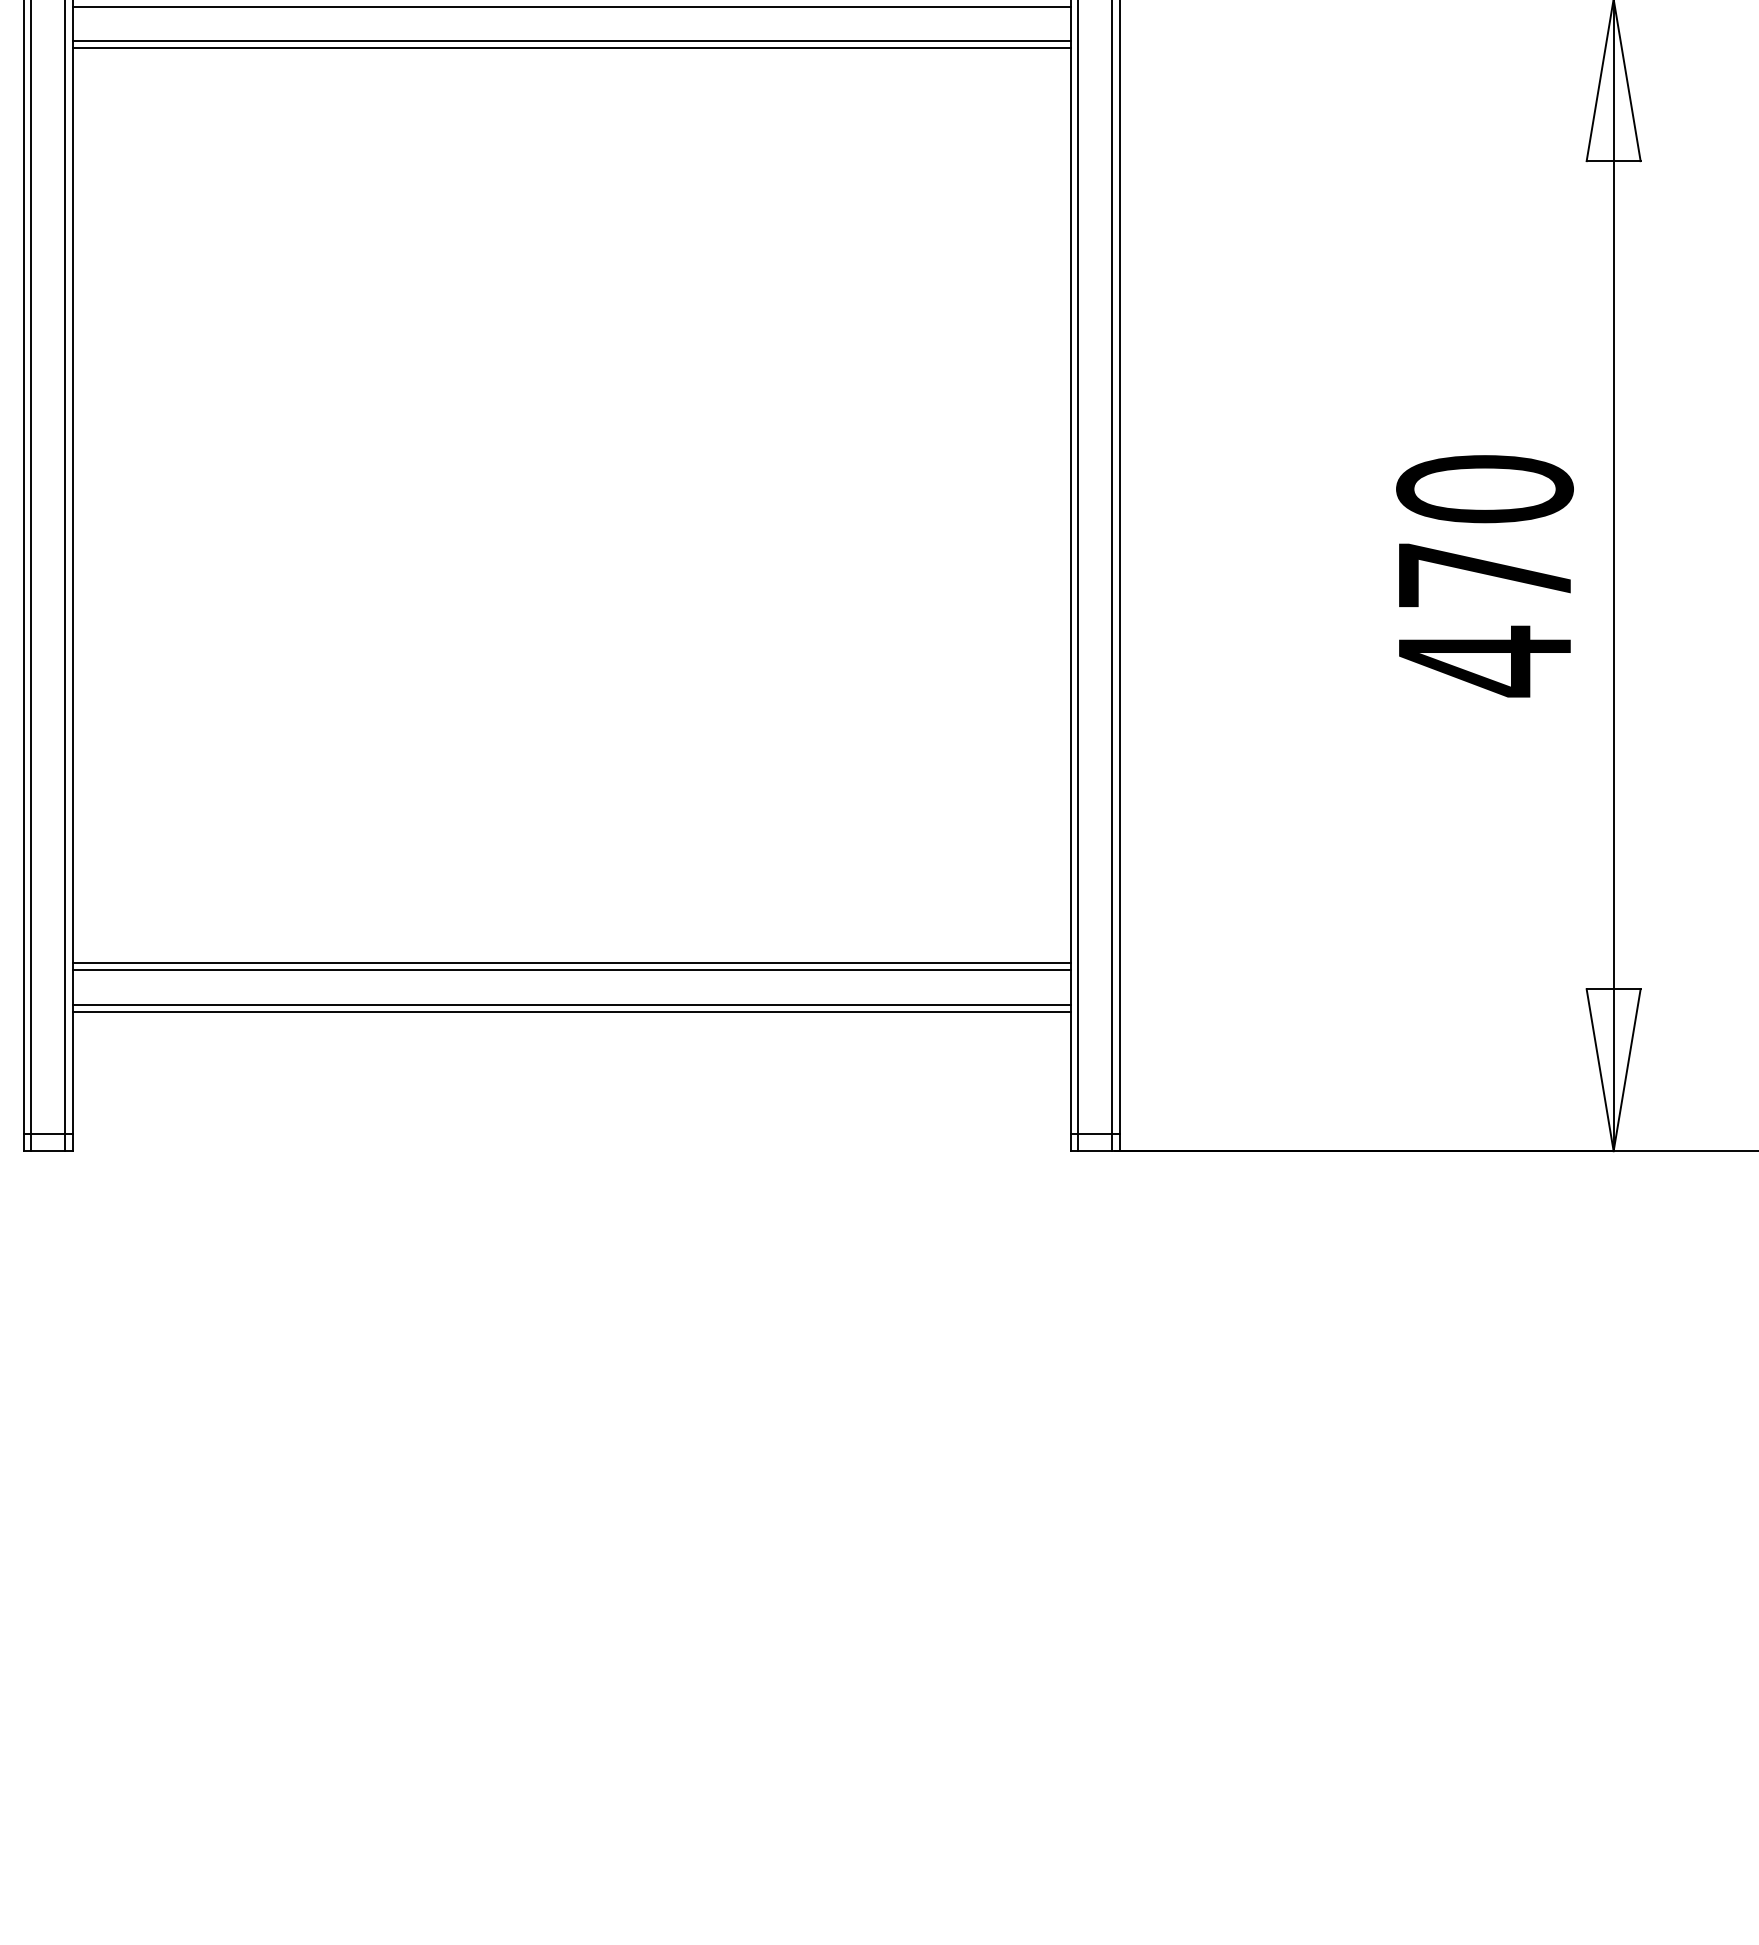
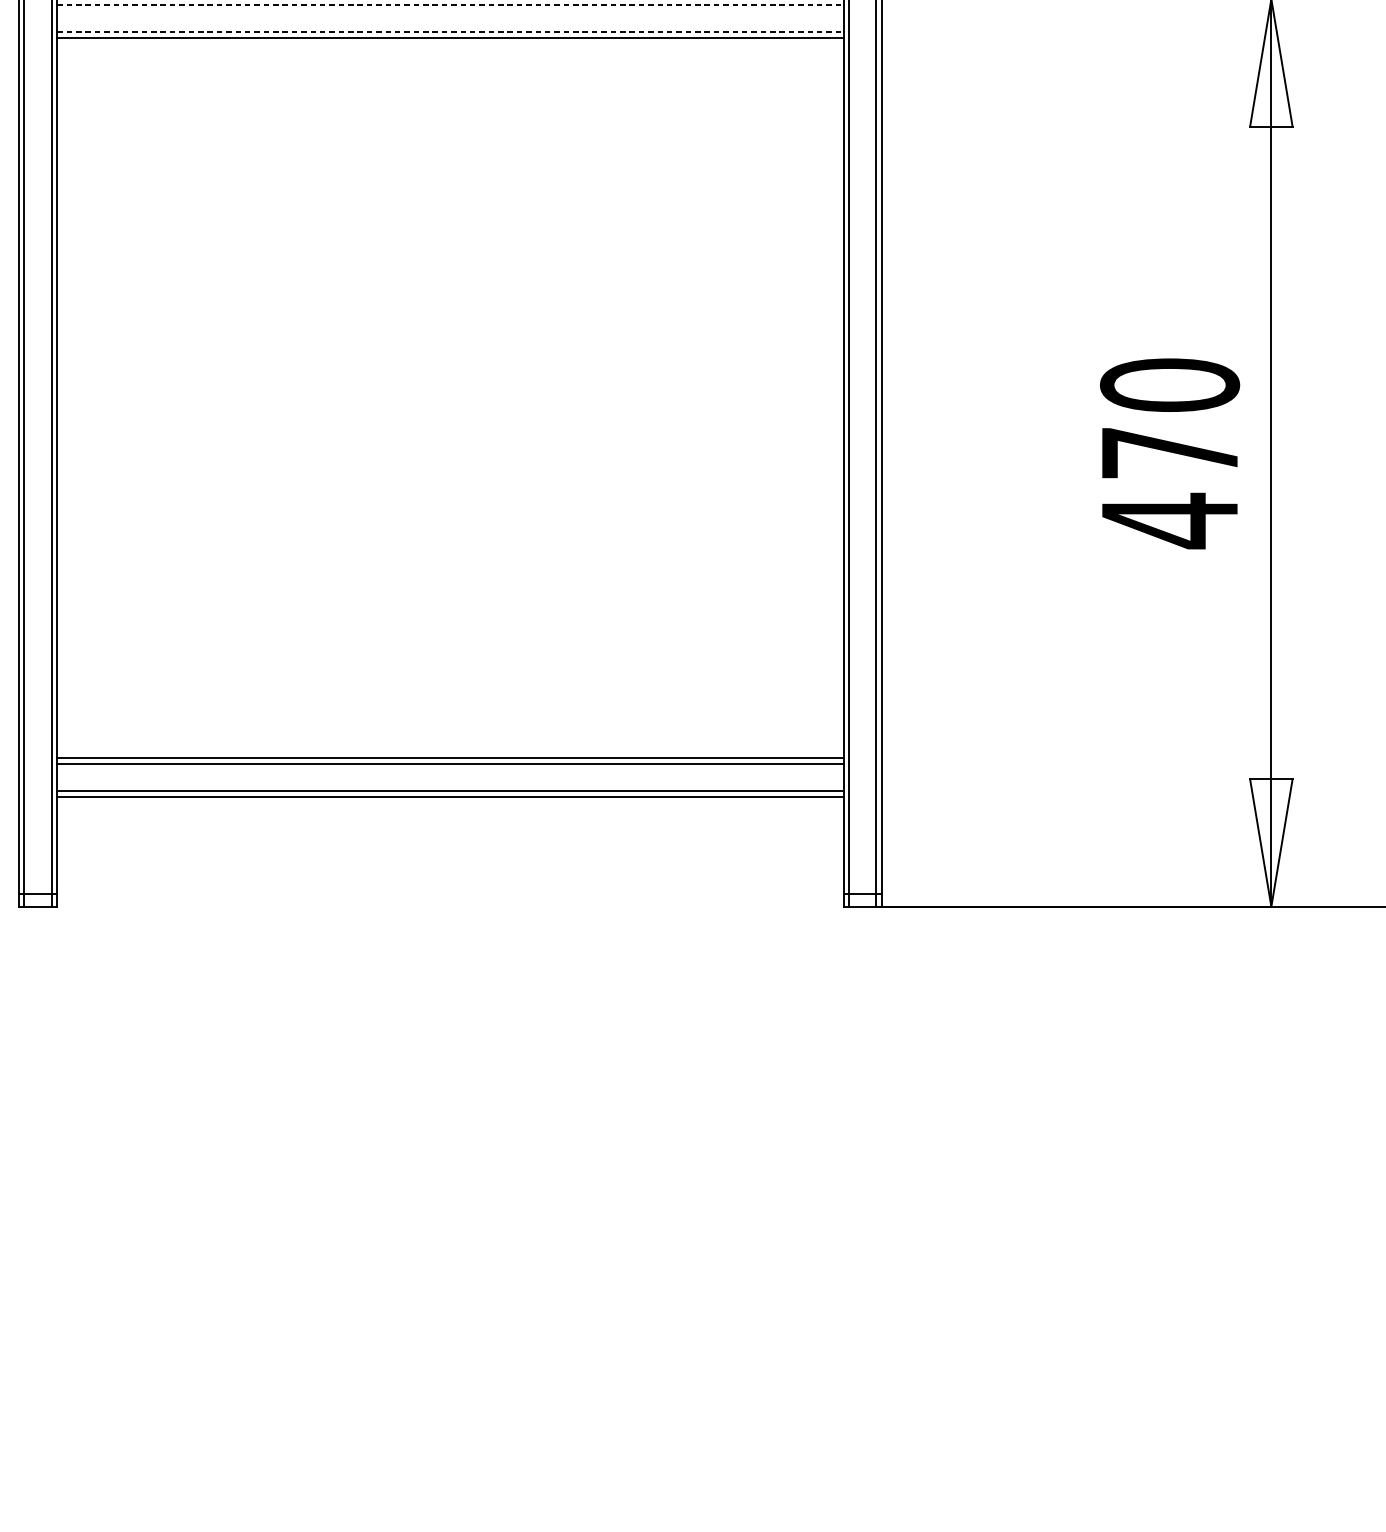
line: (571, 6) -> (450, 4), solid -> dashed
line: (571, 40) -> (450, 31), solid -> dashed

